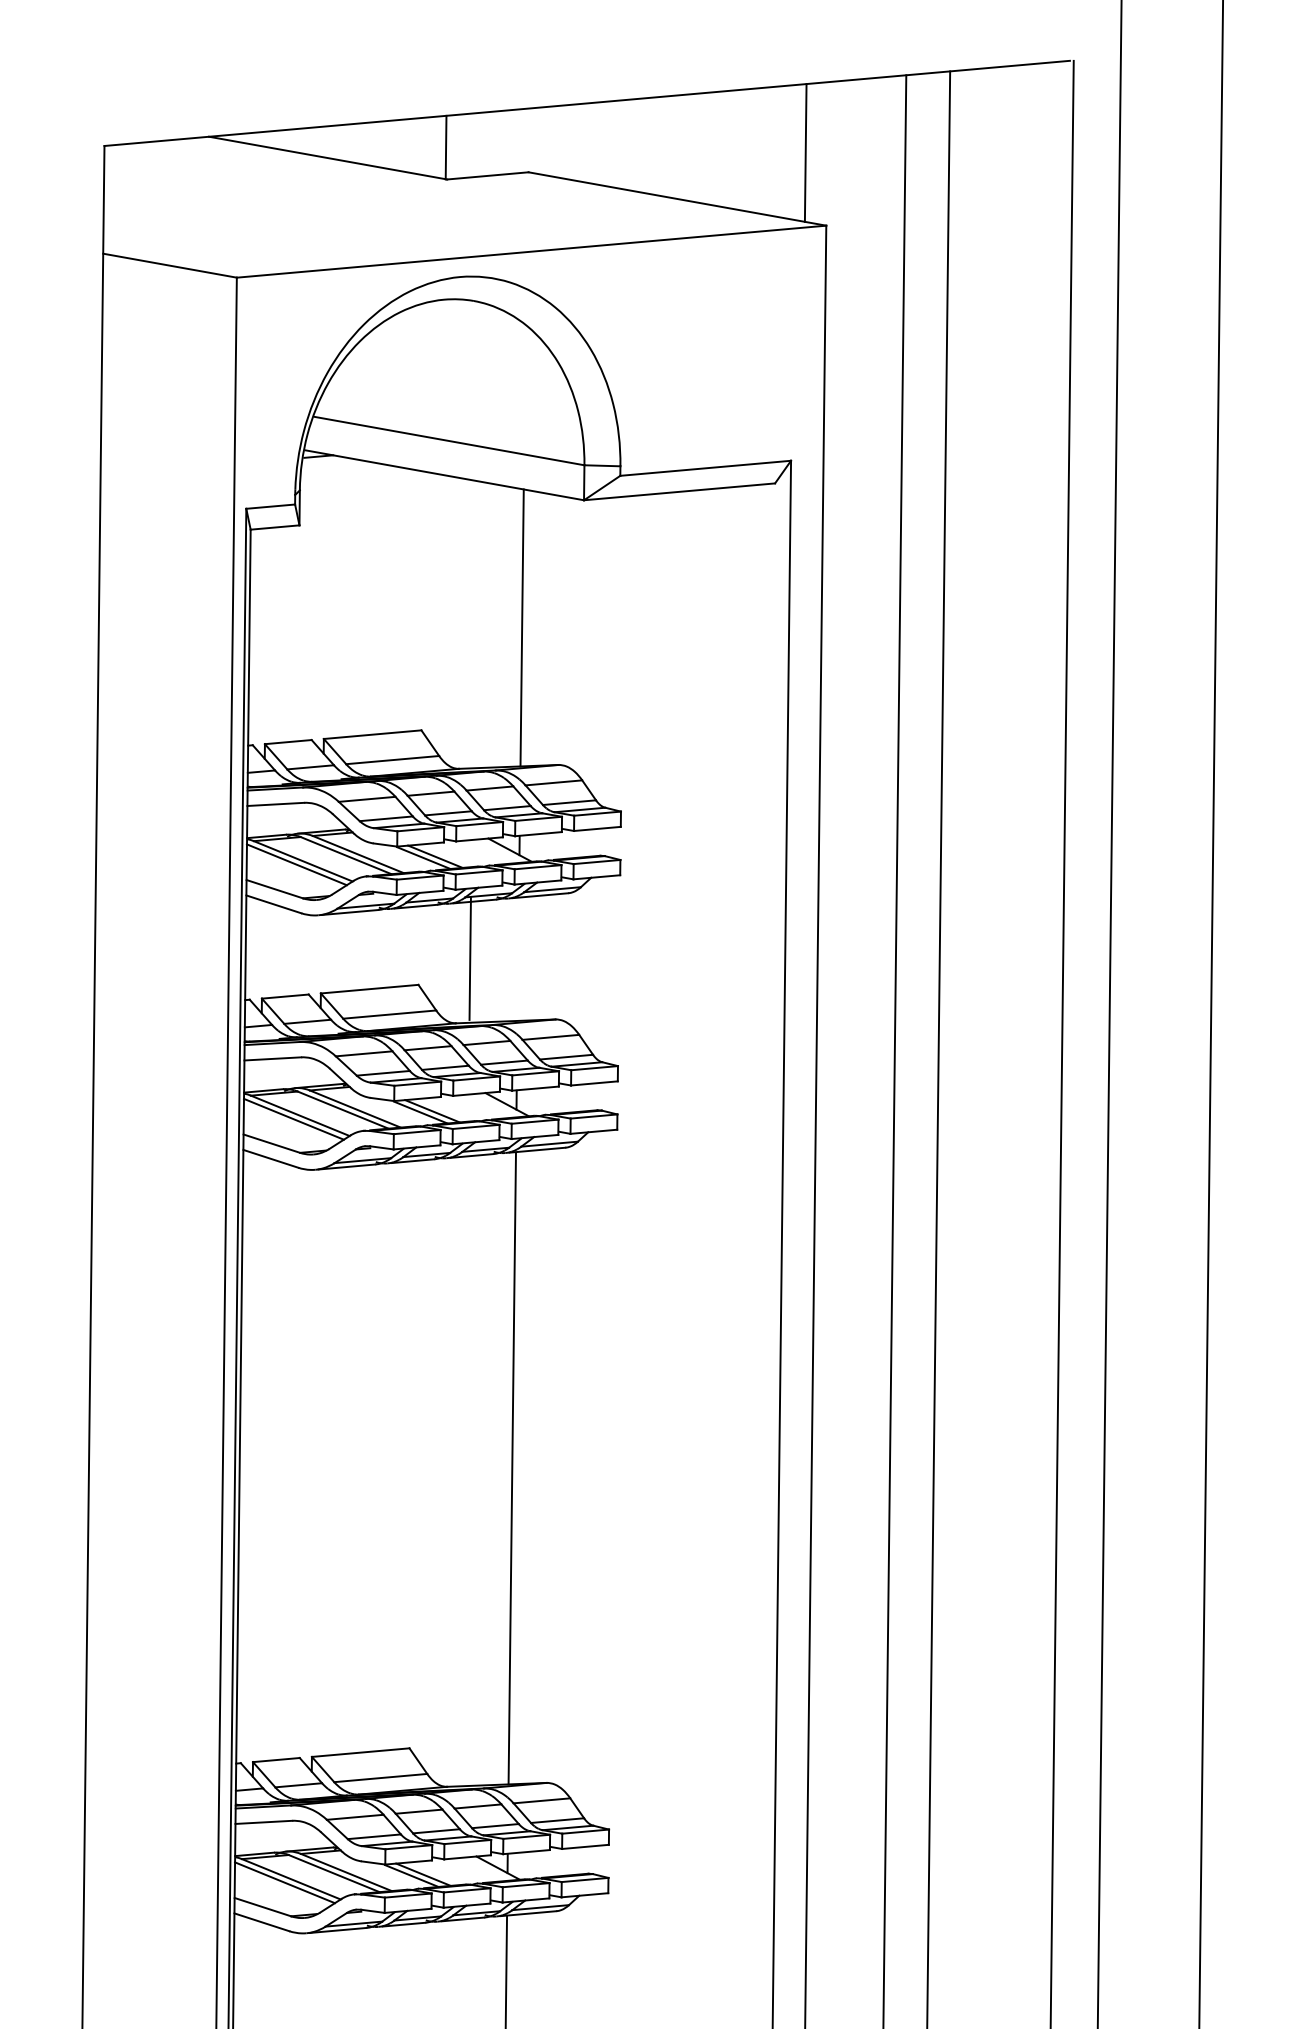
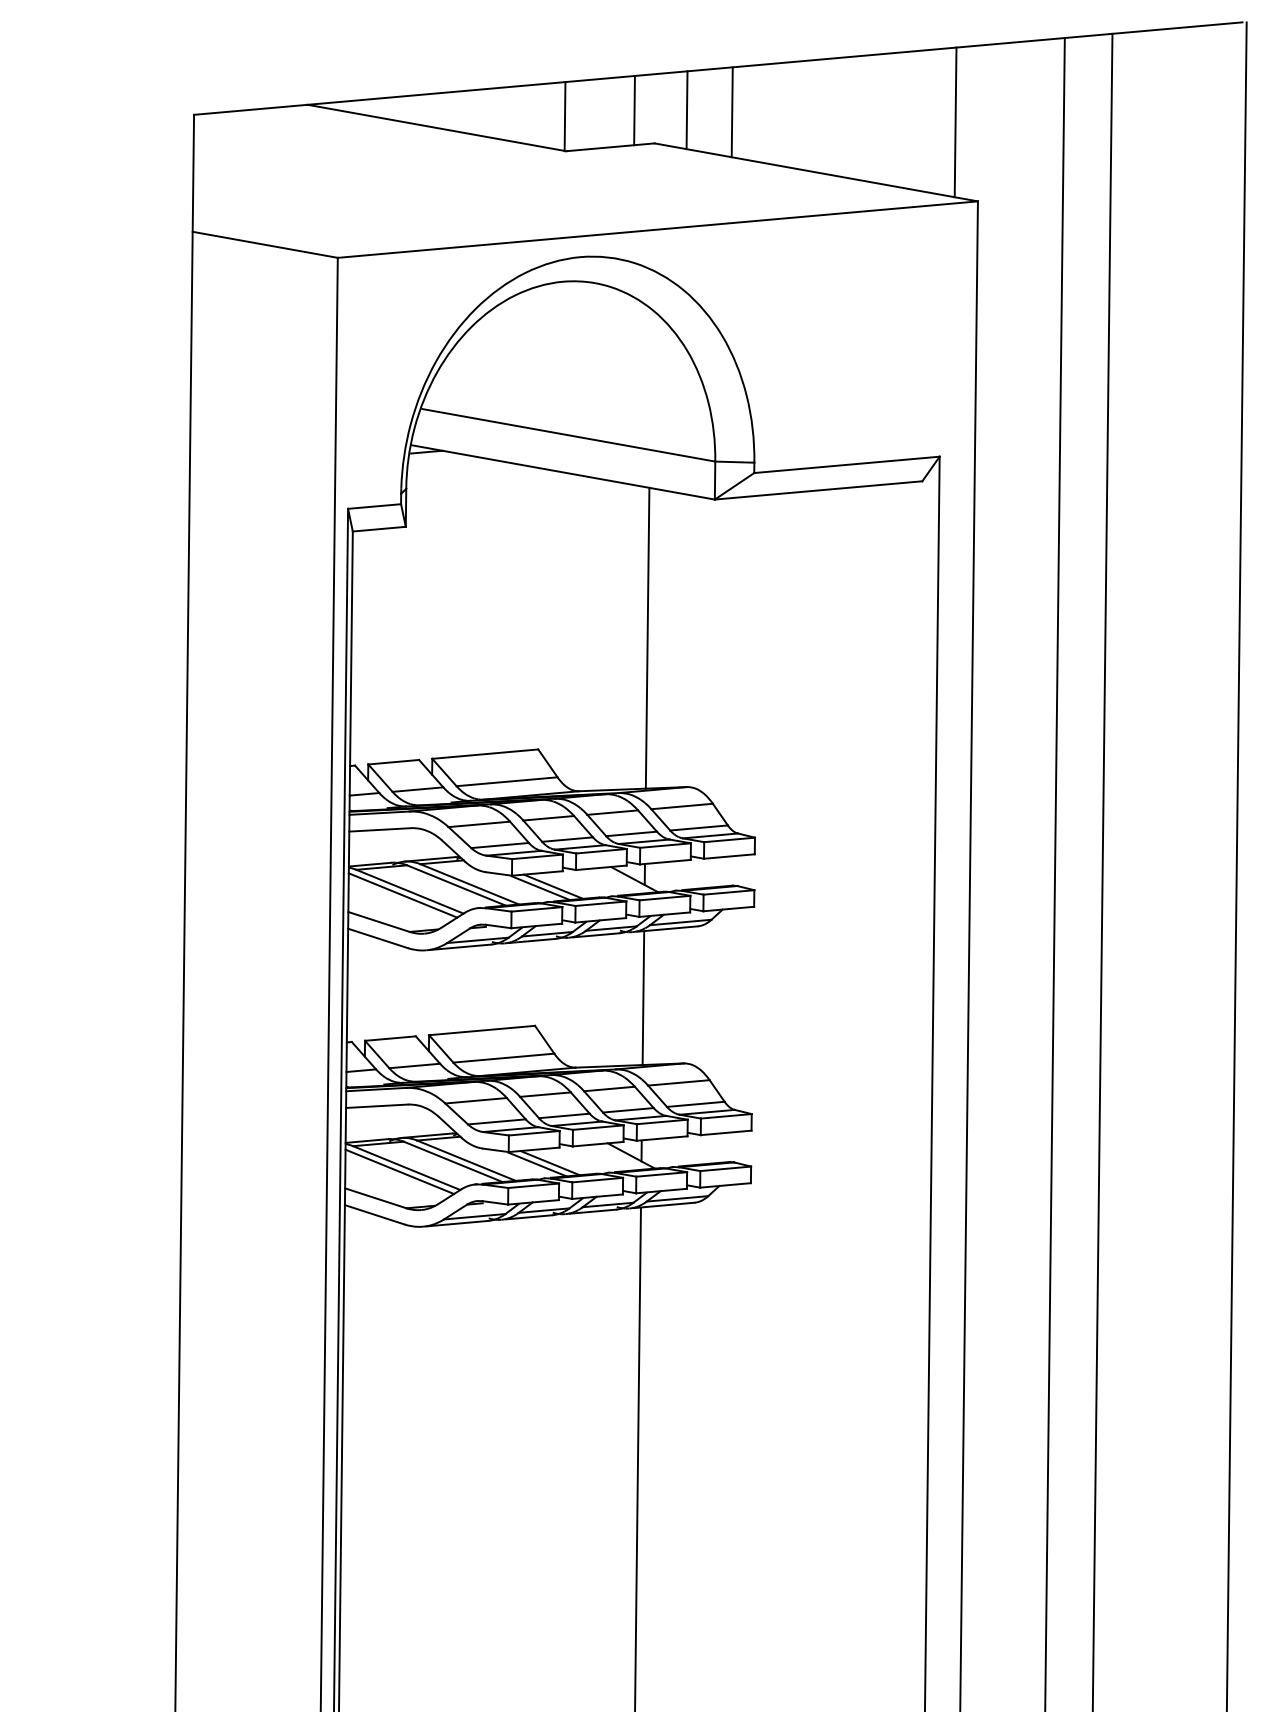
line: (509, 141) -> (633, 109), added
line: (558, 141) -> (687, 109), added
line: (599, 143) -> (731, 112), added
line: (469, 958) -> (642, 998), moved

